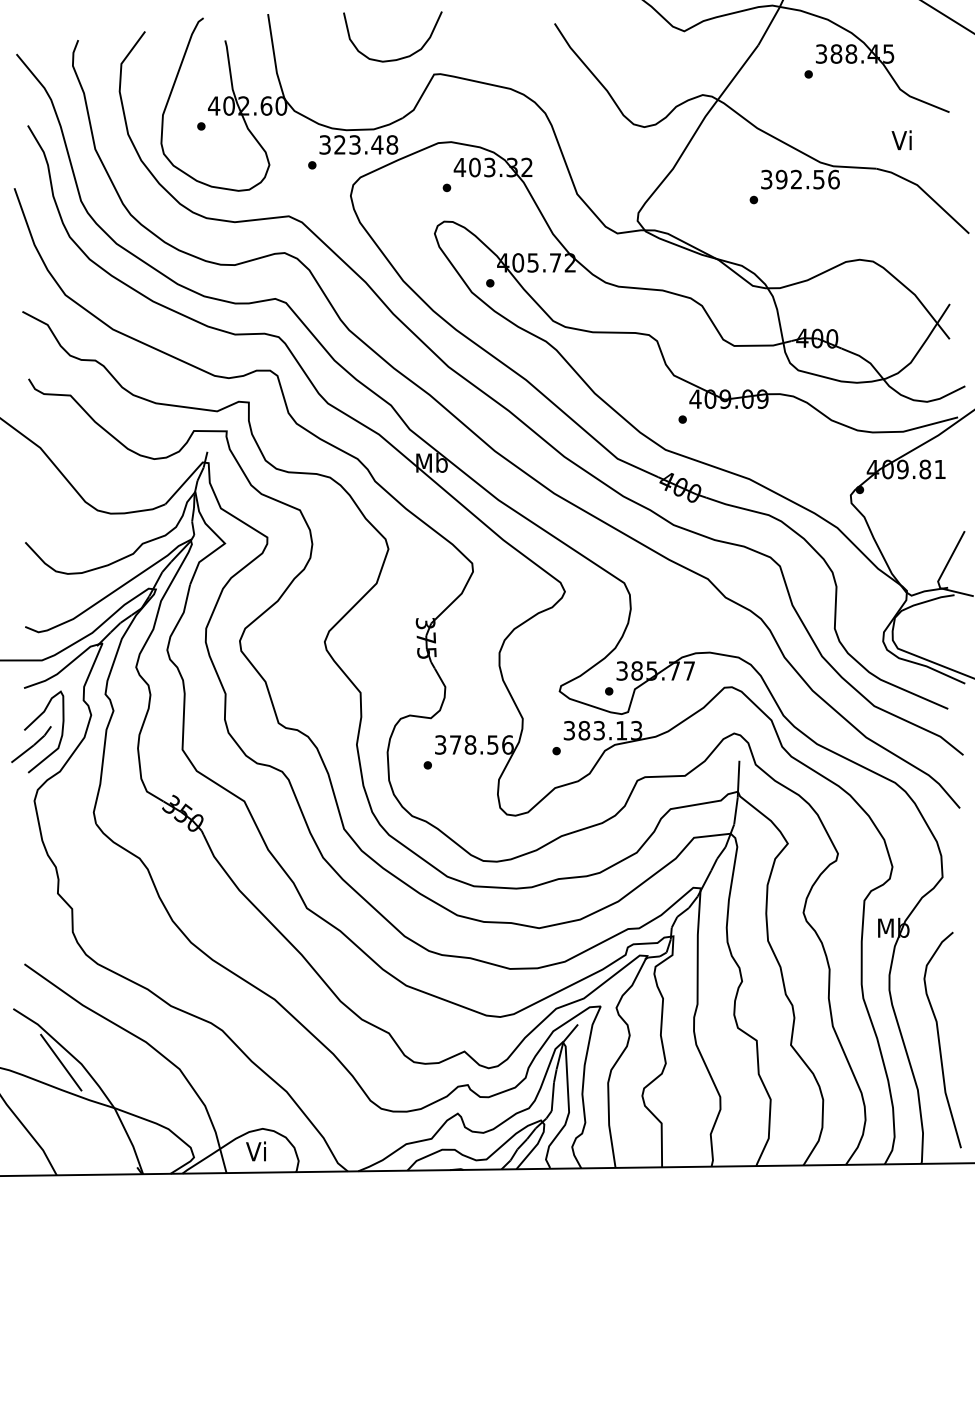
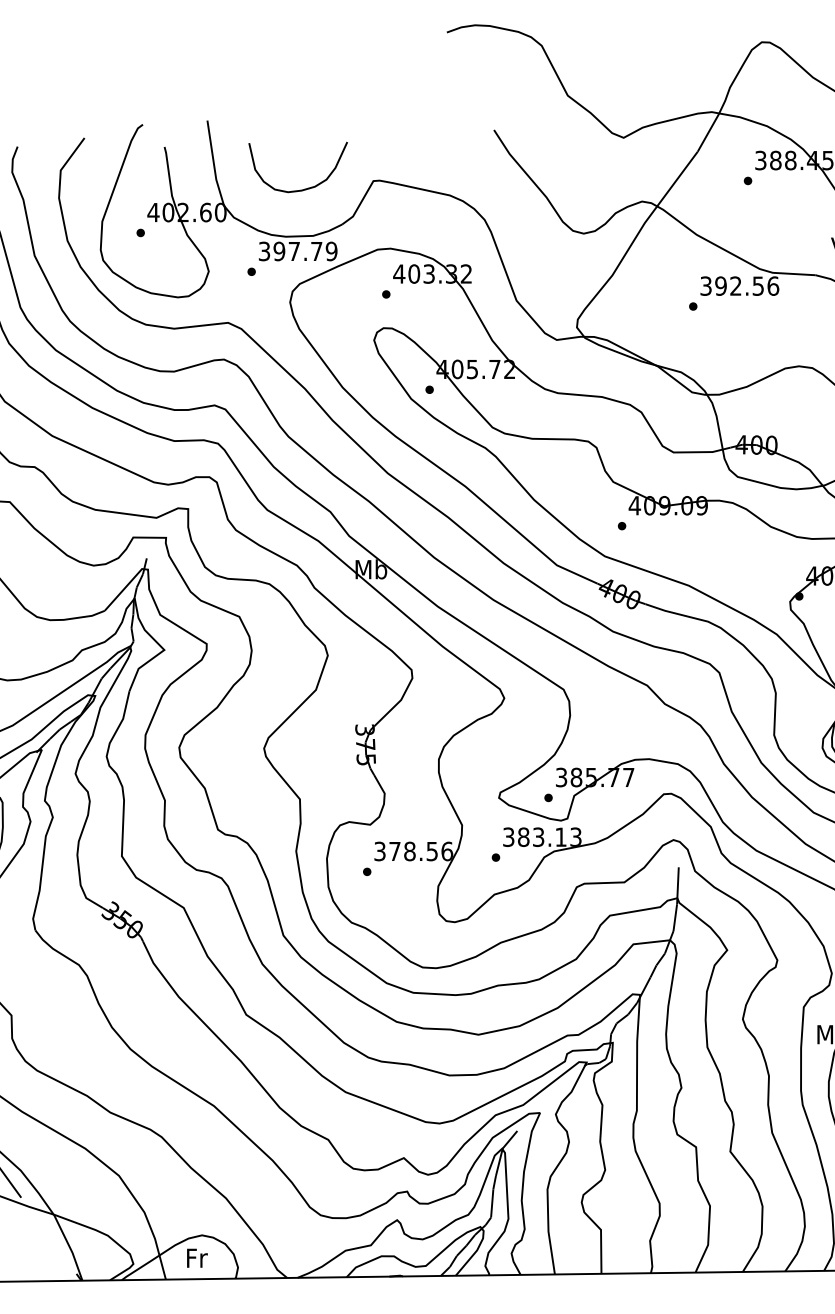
curve: (400, 57) -> (305, 188), moved
text: (366, 144) -> (305, 251), 323.48 -> 397.79
text: (257, 1151) -> (196, 1258), Vi -> Fr

